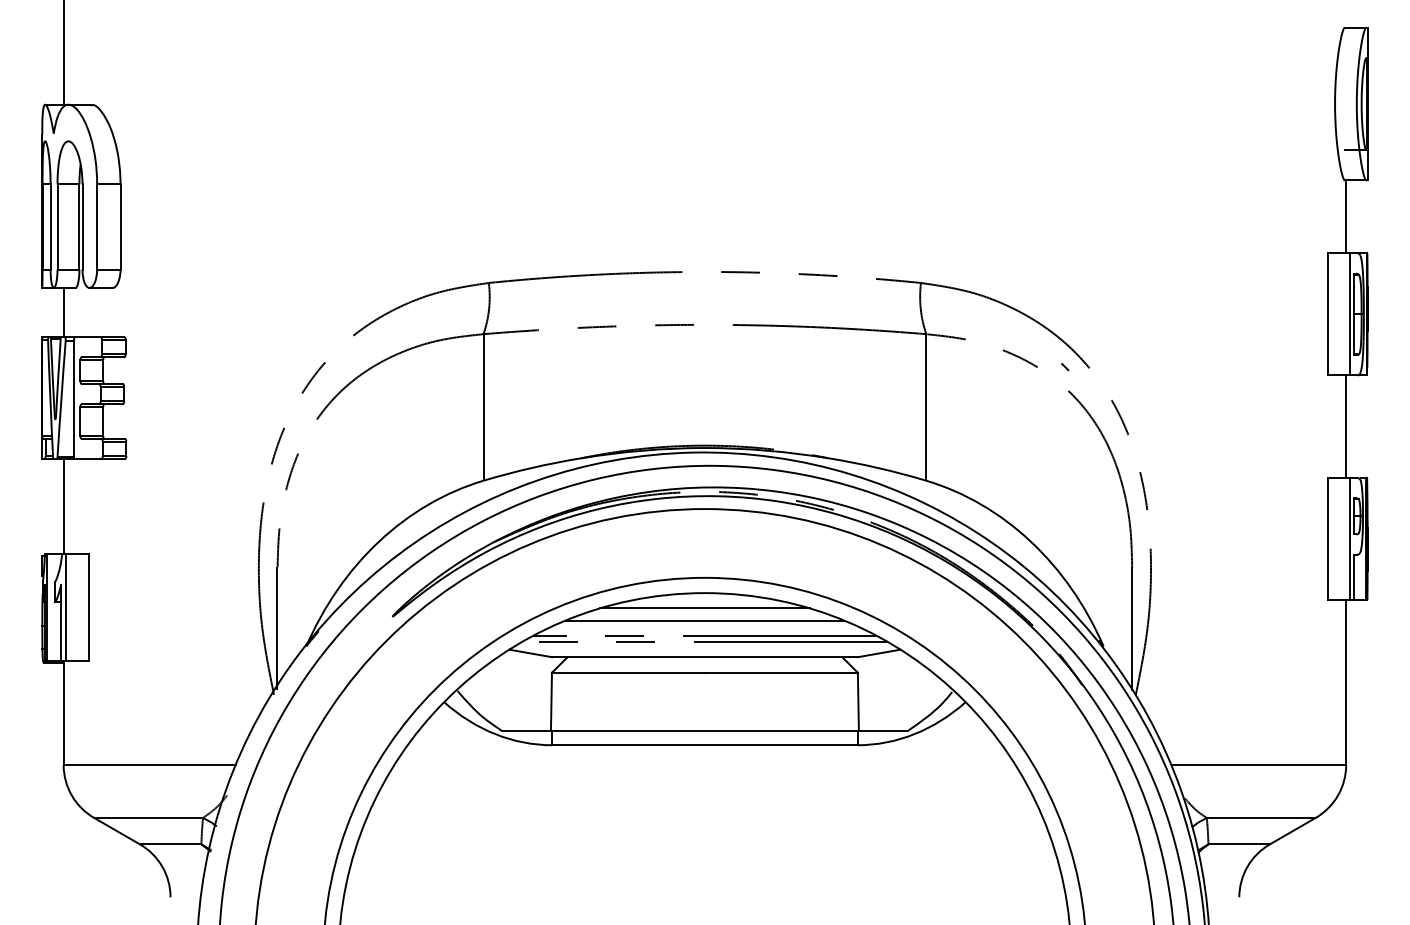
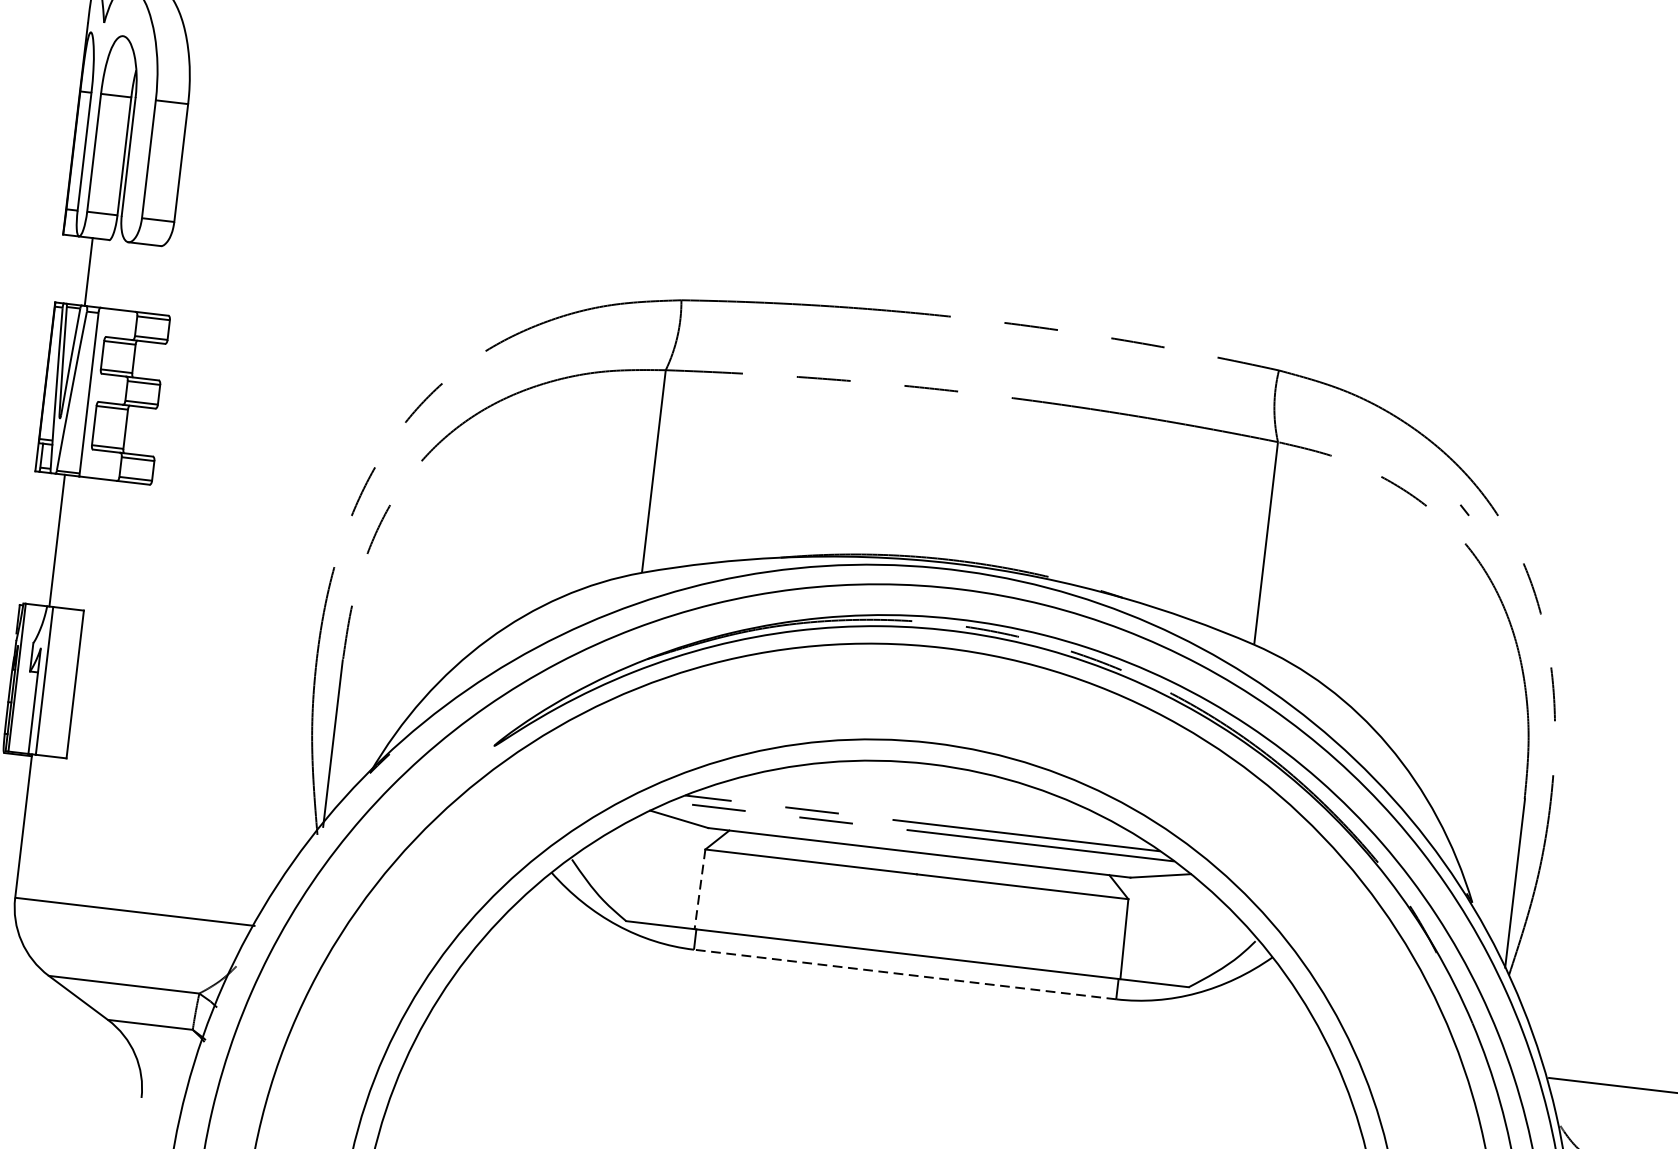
line: (704, 608) -> (926, 785), removed
line: (704, 620) -> (924, 801), removed
line: (551, 701) -> (700, 889), solid -> dashed
line: (704, 745) -> (904, 974), solid -> dashed

